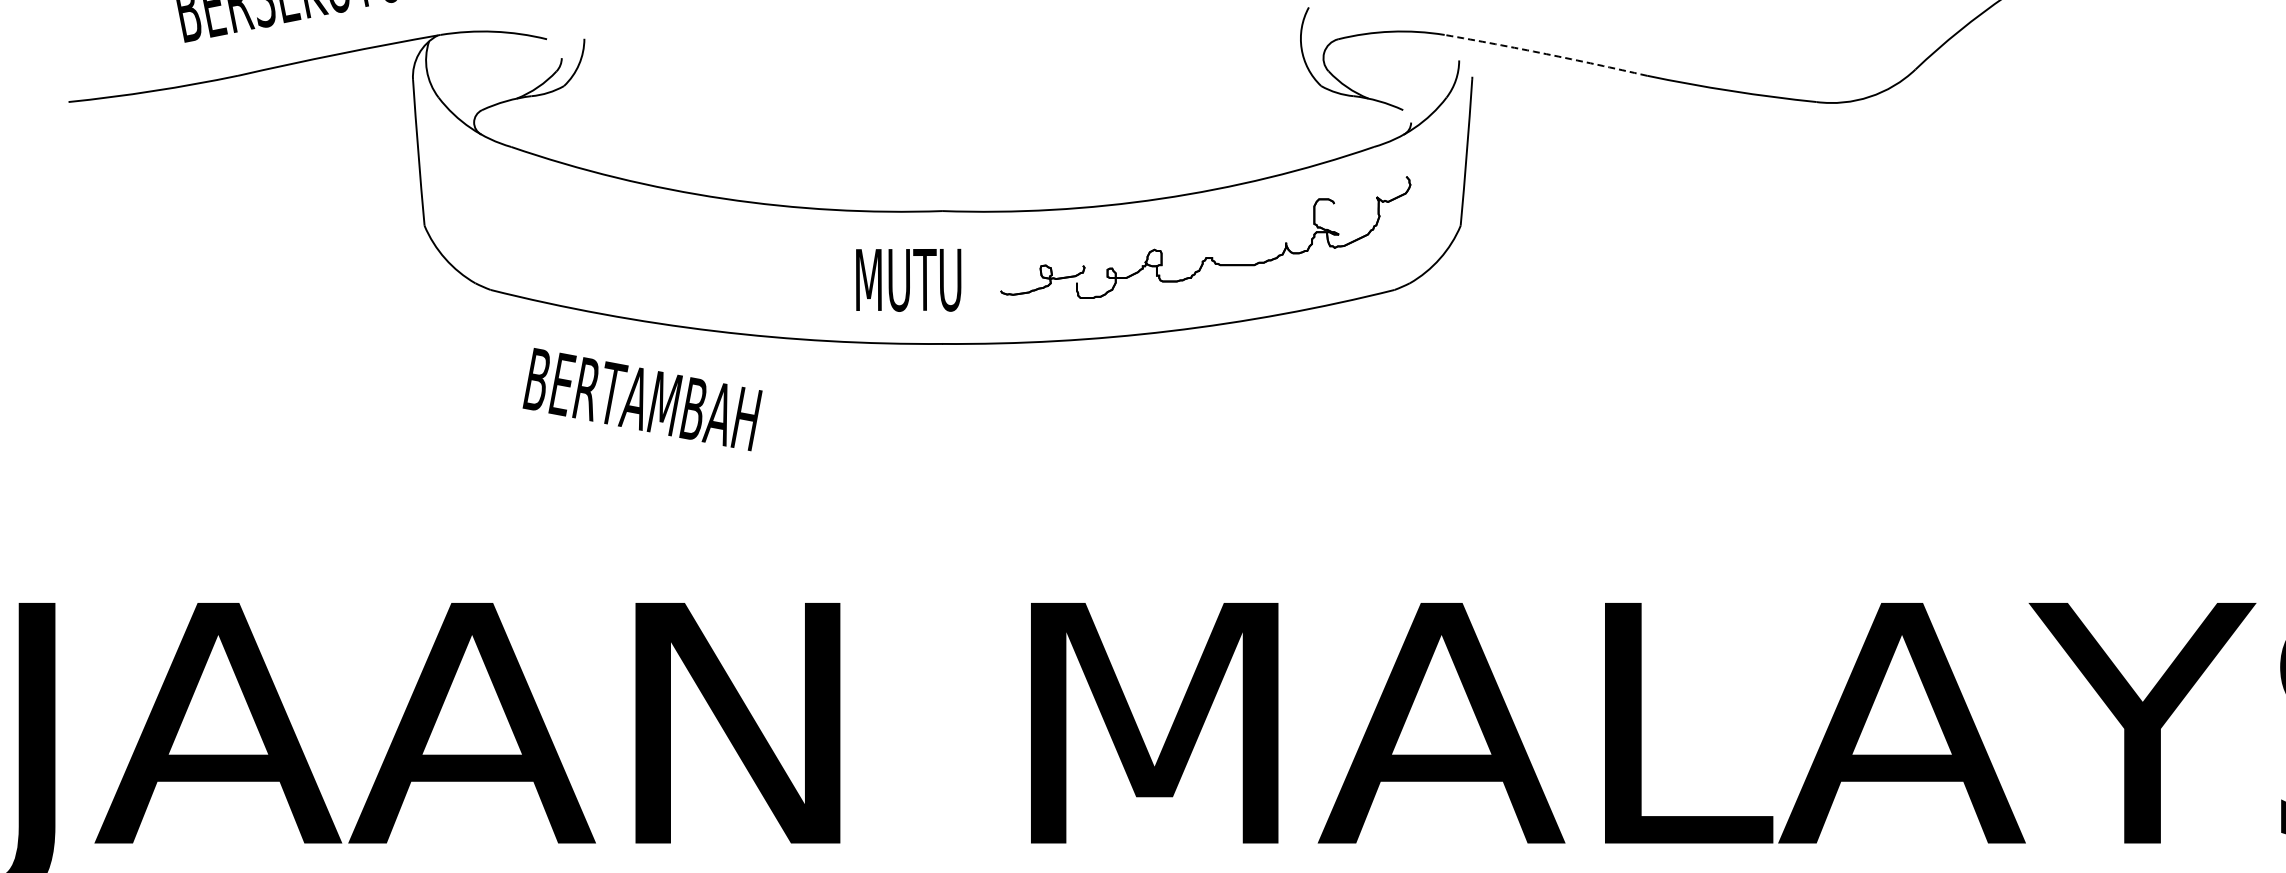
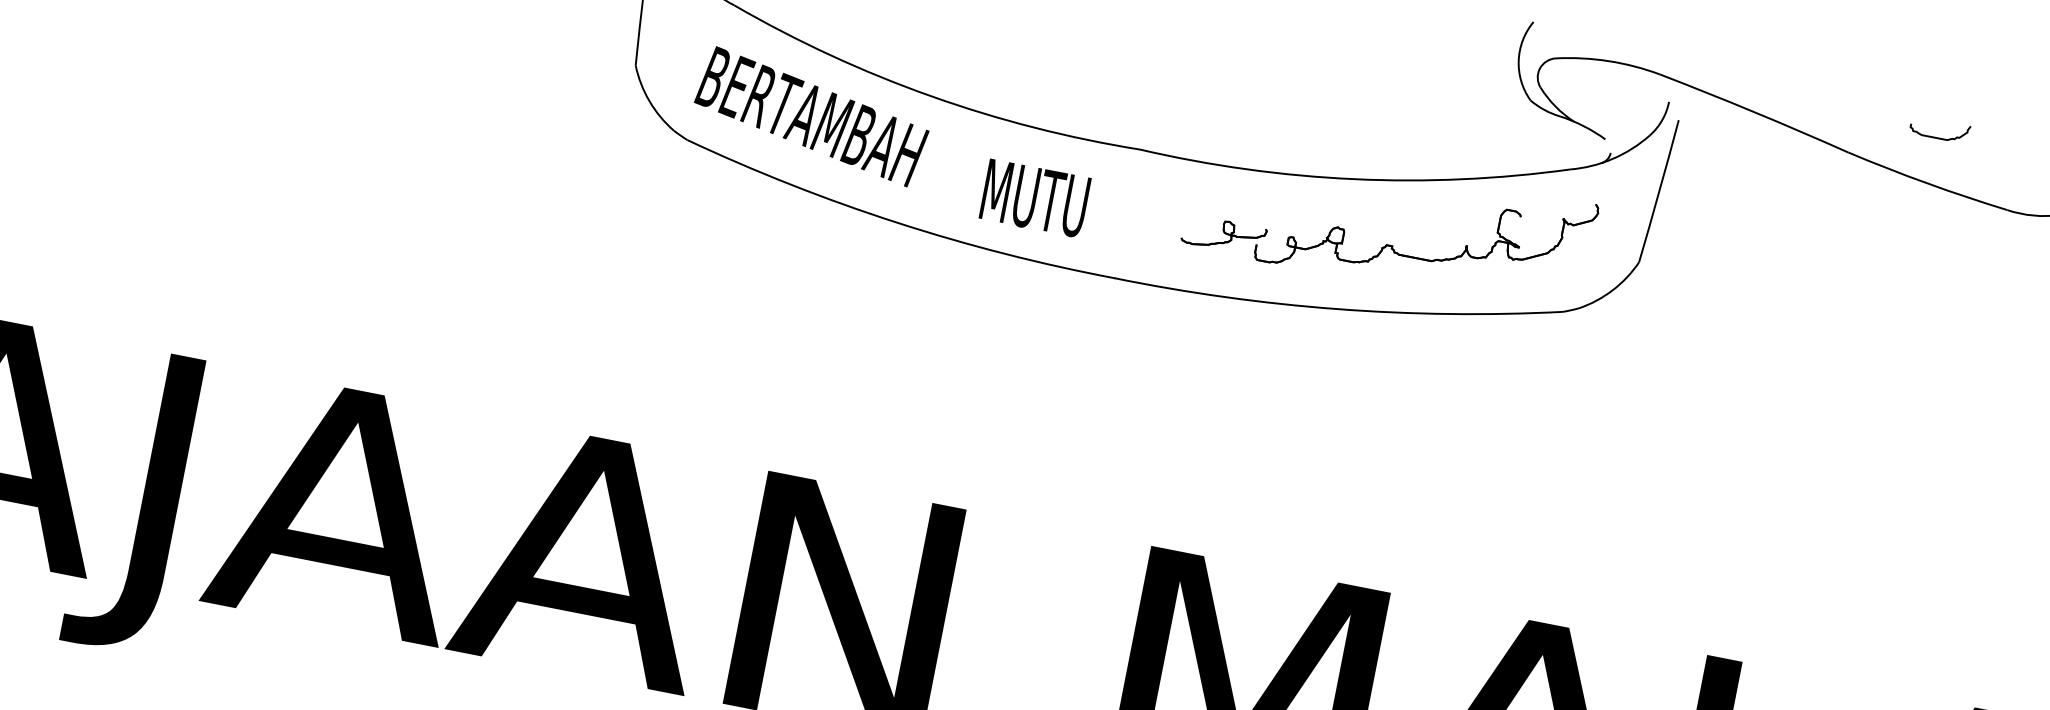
curve: (1733, 43) -> (1937, 137), added
arc: (1546, 54) -> (1754, 112), dashed -> solid
text: (908, 279) -> (1035, 197), moved
text: (642, 399) -> (811, 116), moved

